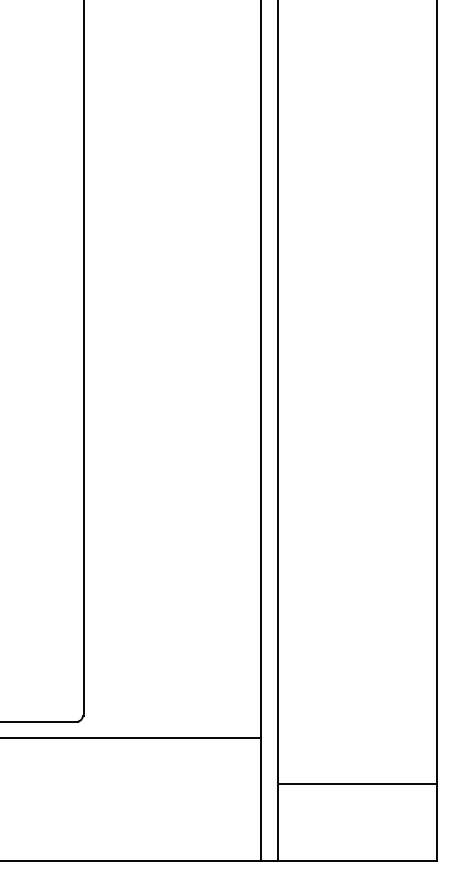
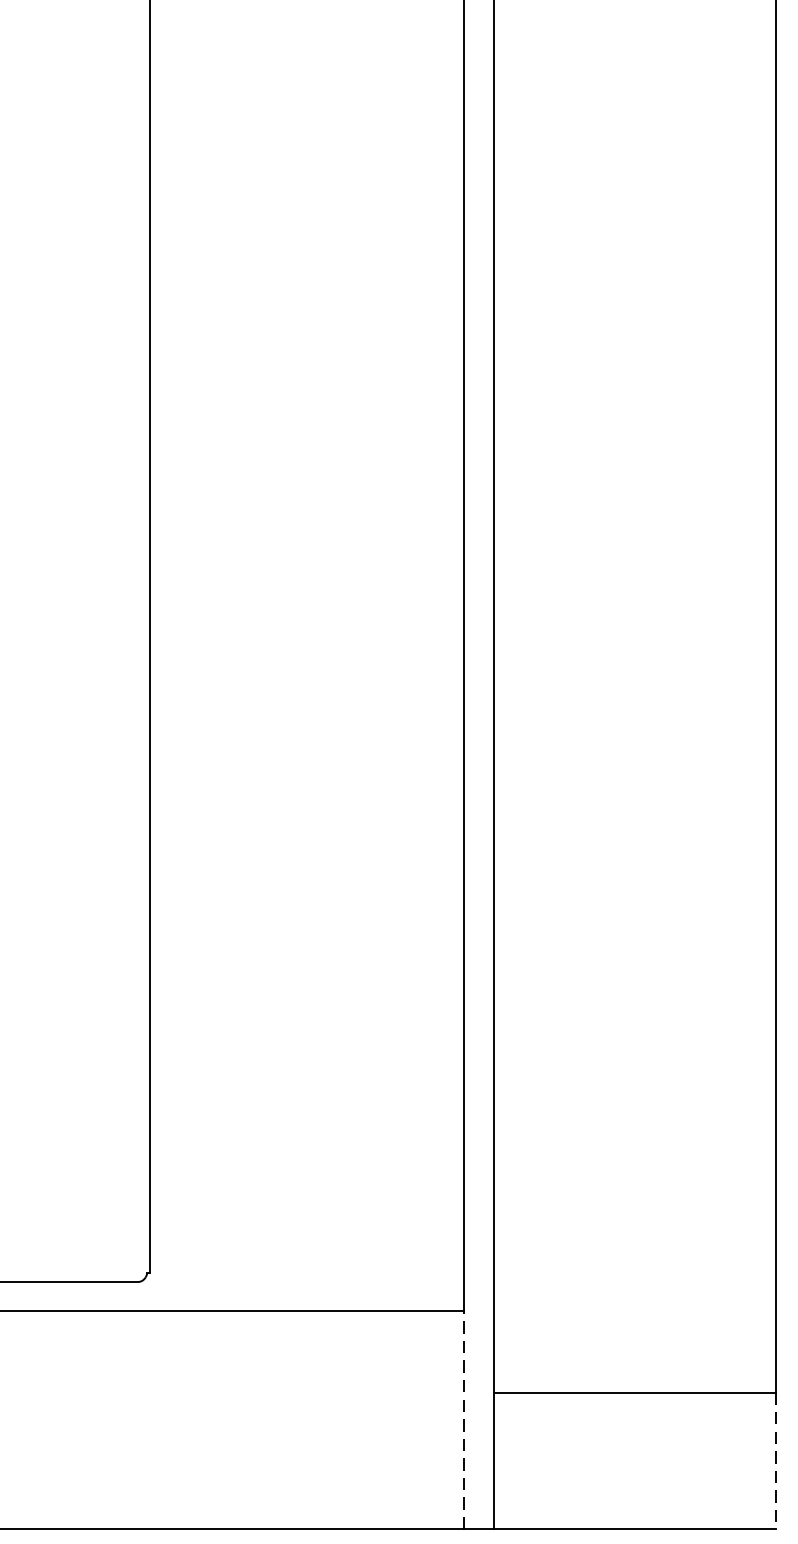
line: (261, 798) -> (464, 1418), solid -> dashed
line: (436, 822) -> (775, 1461), solid -> dashed

